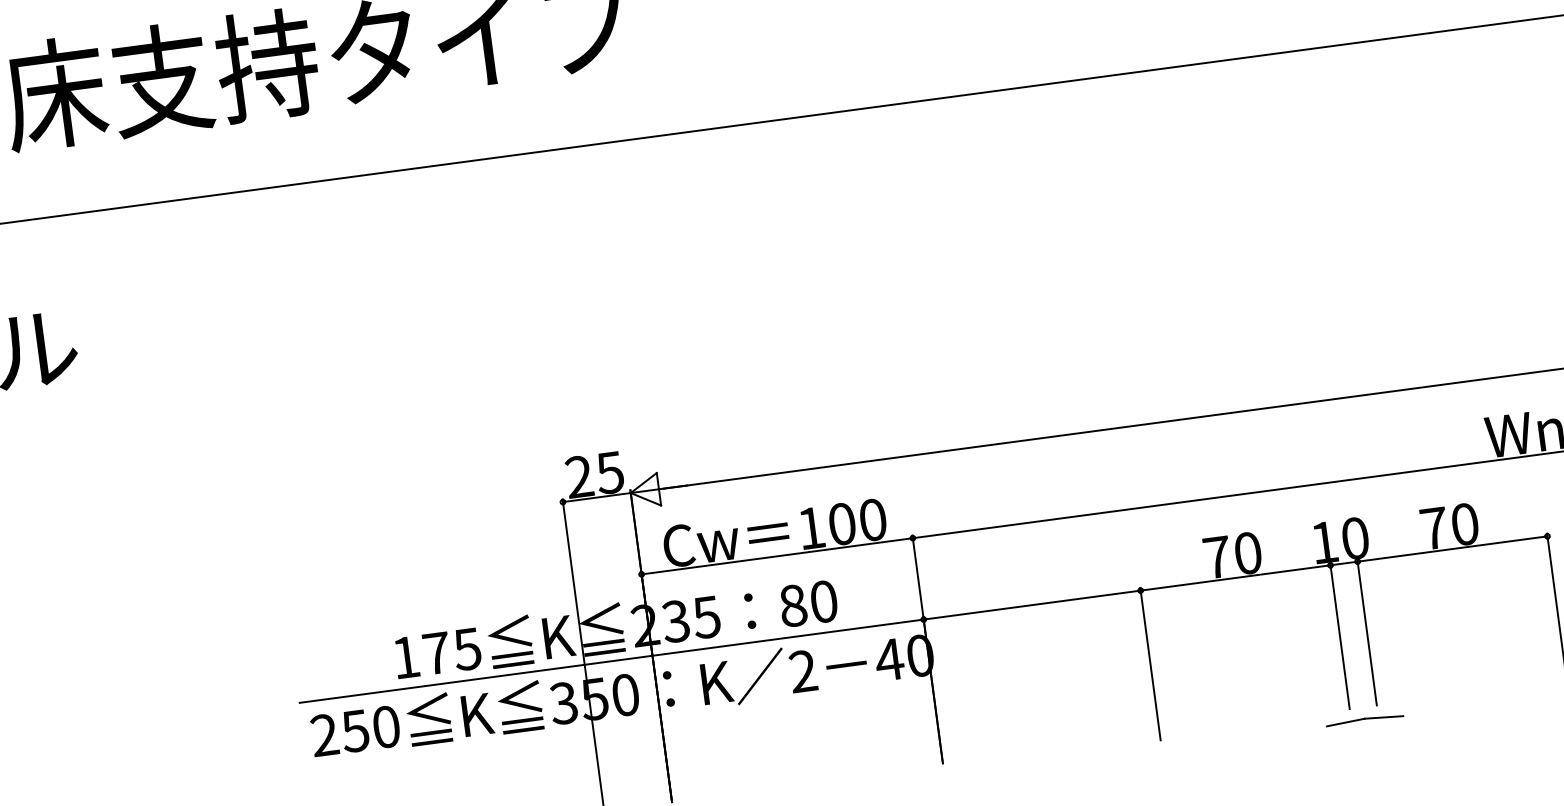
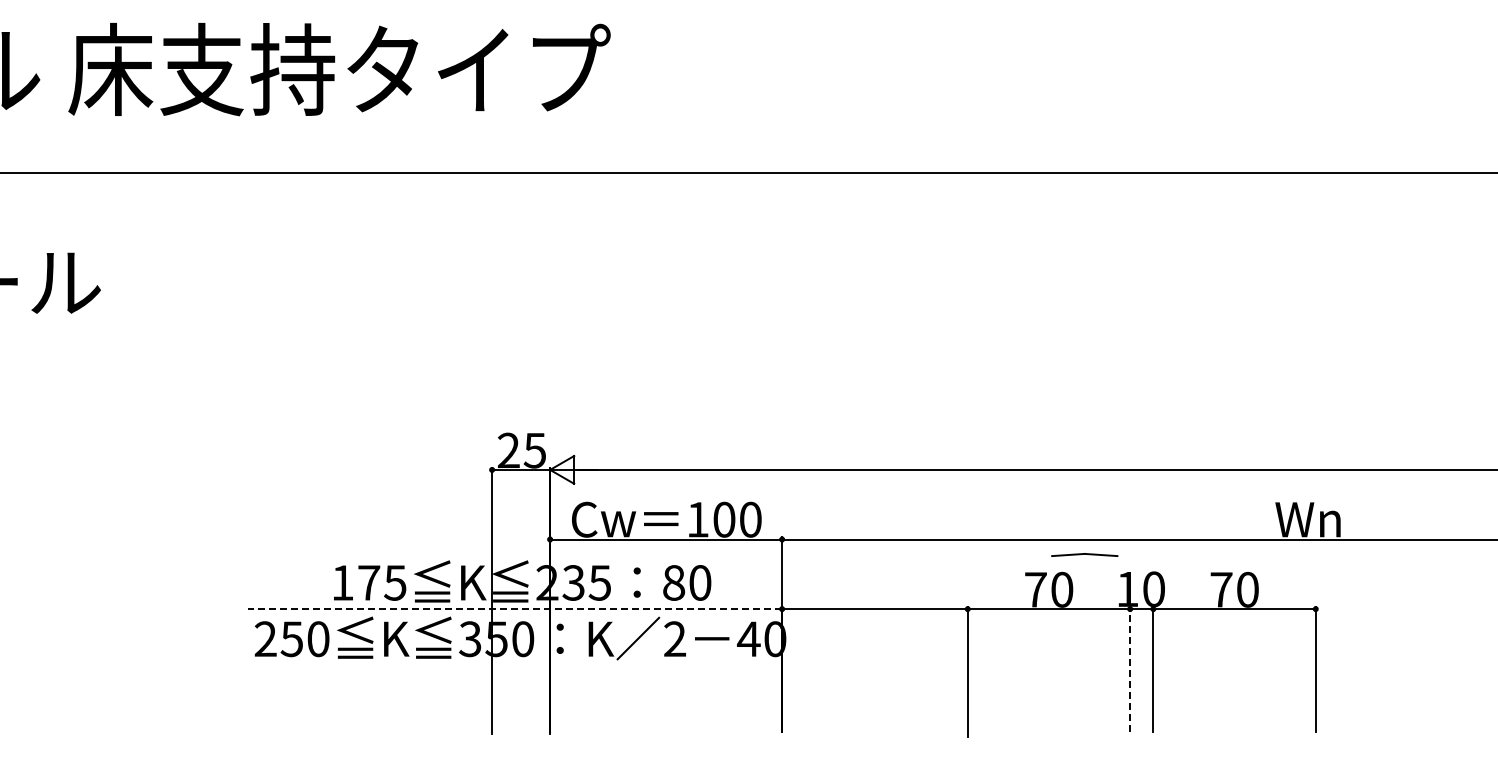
line: (1340, 635) -> (1130, 669), solid -> dashed
line: (612, 661) -> (515, 609), solid -> dashed
line: (1364, 719) -> (1084, 554), moved

